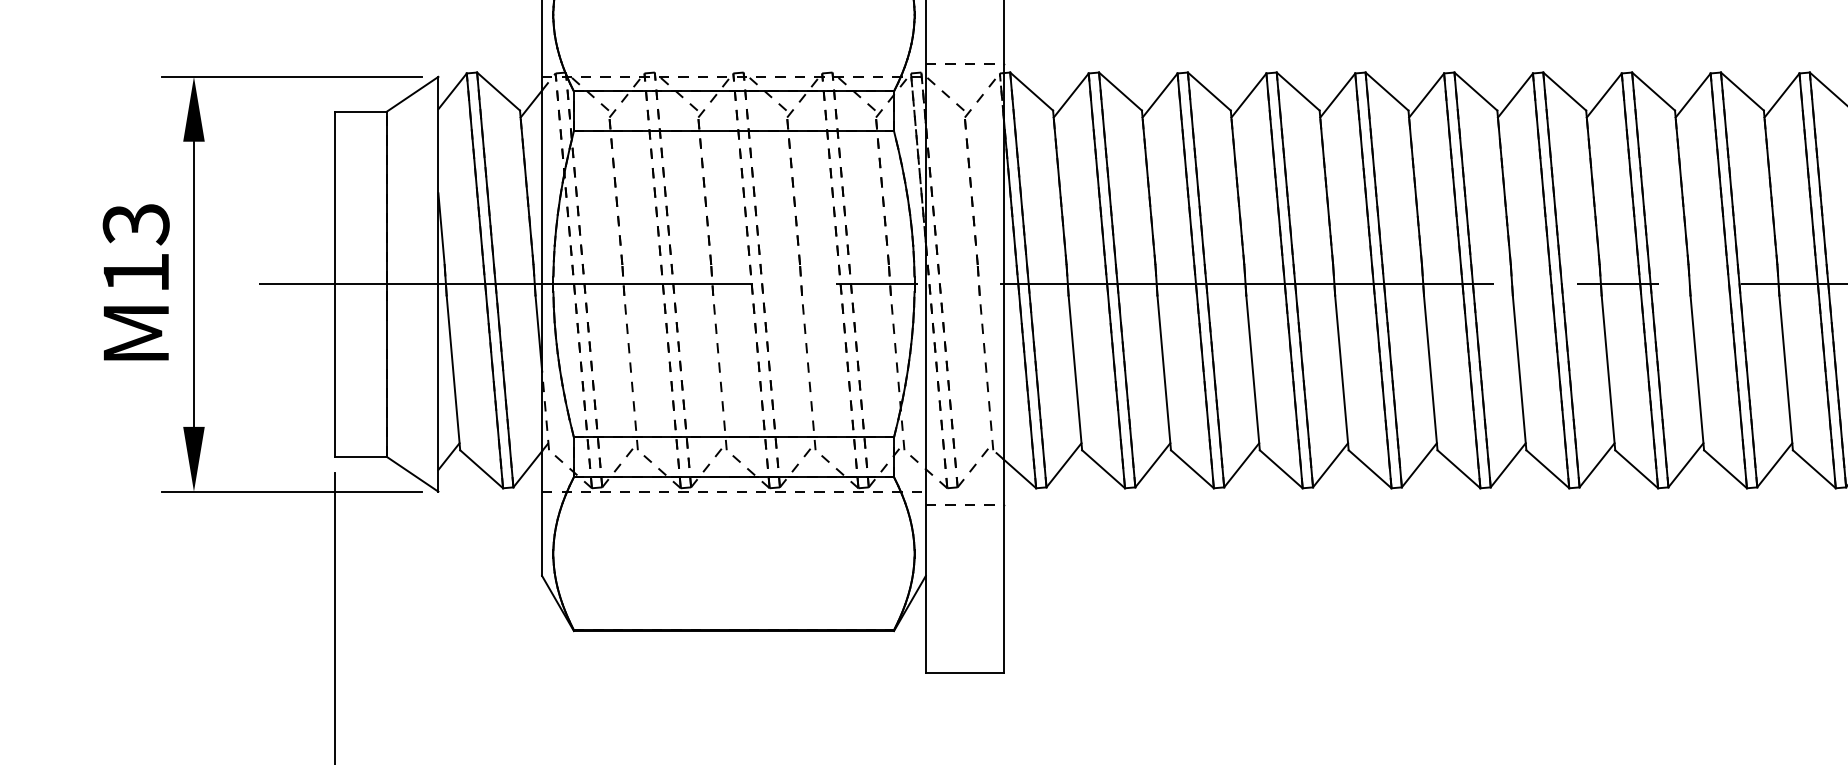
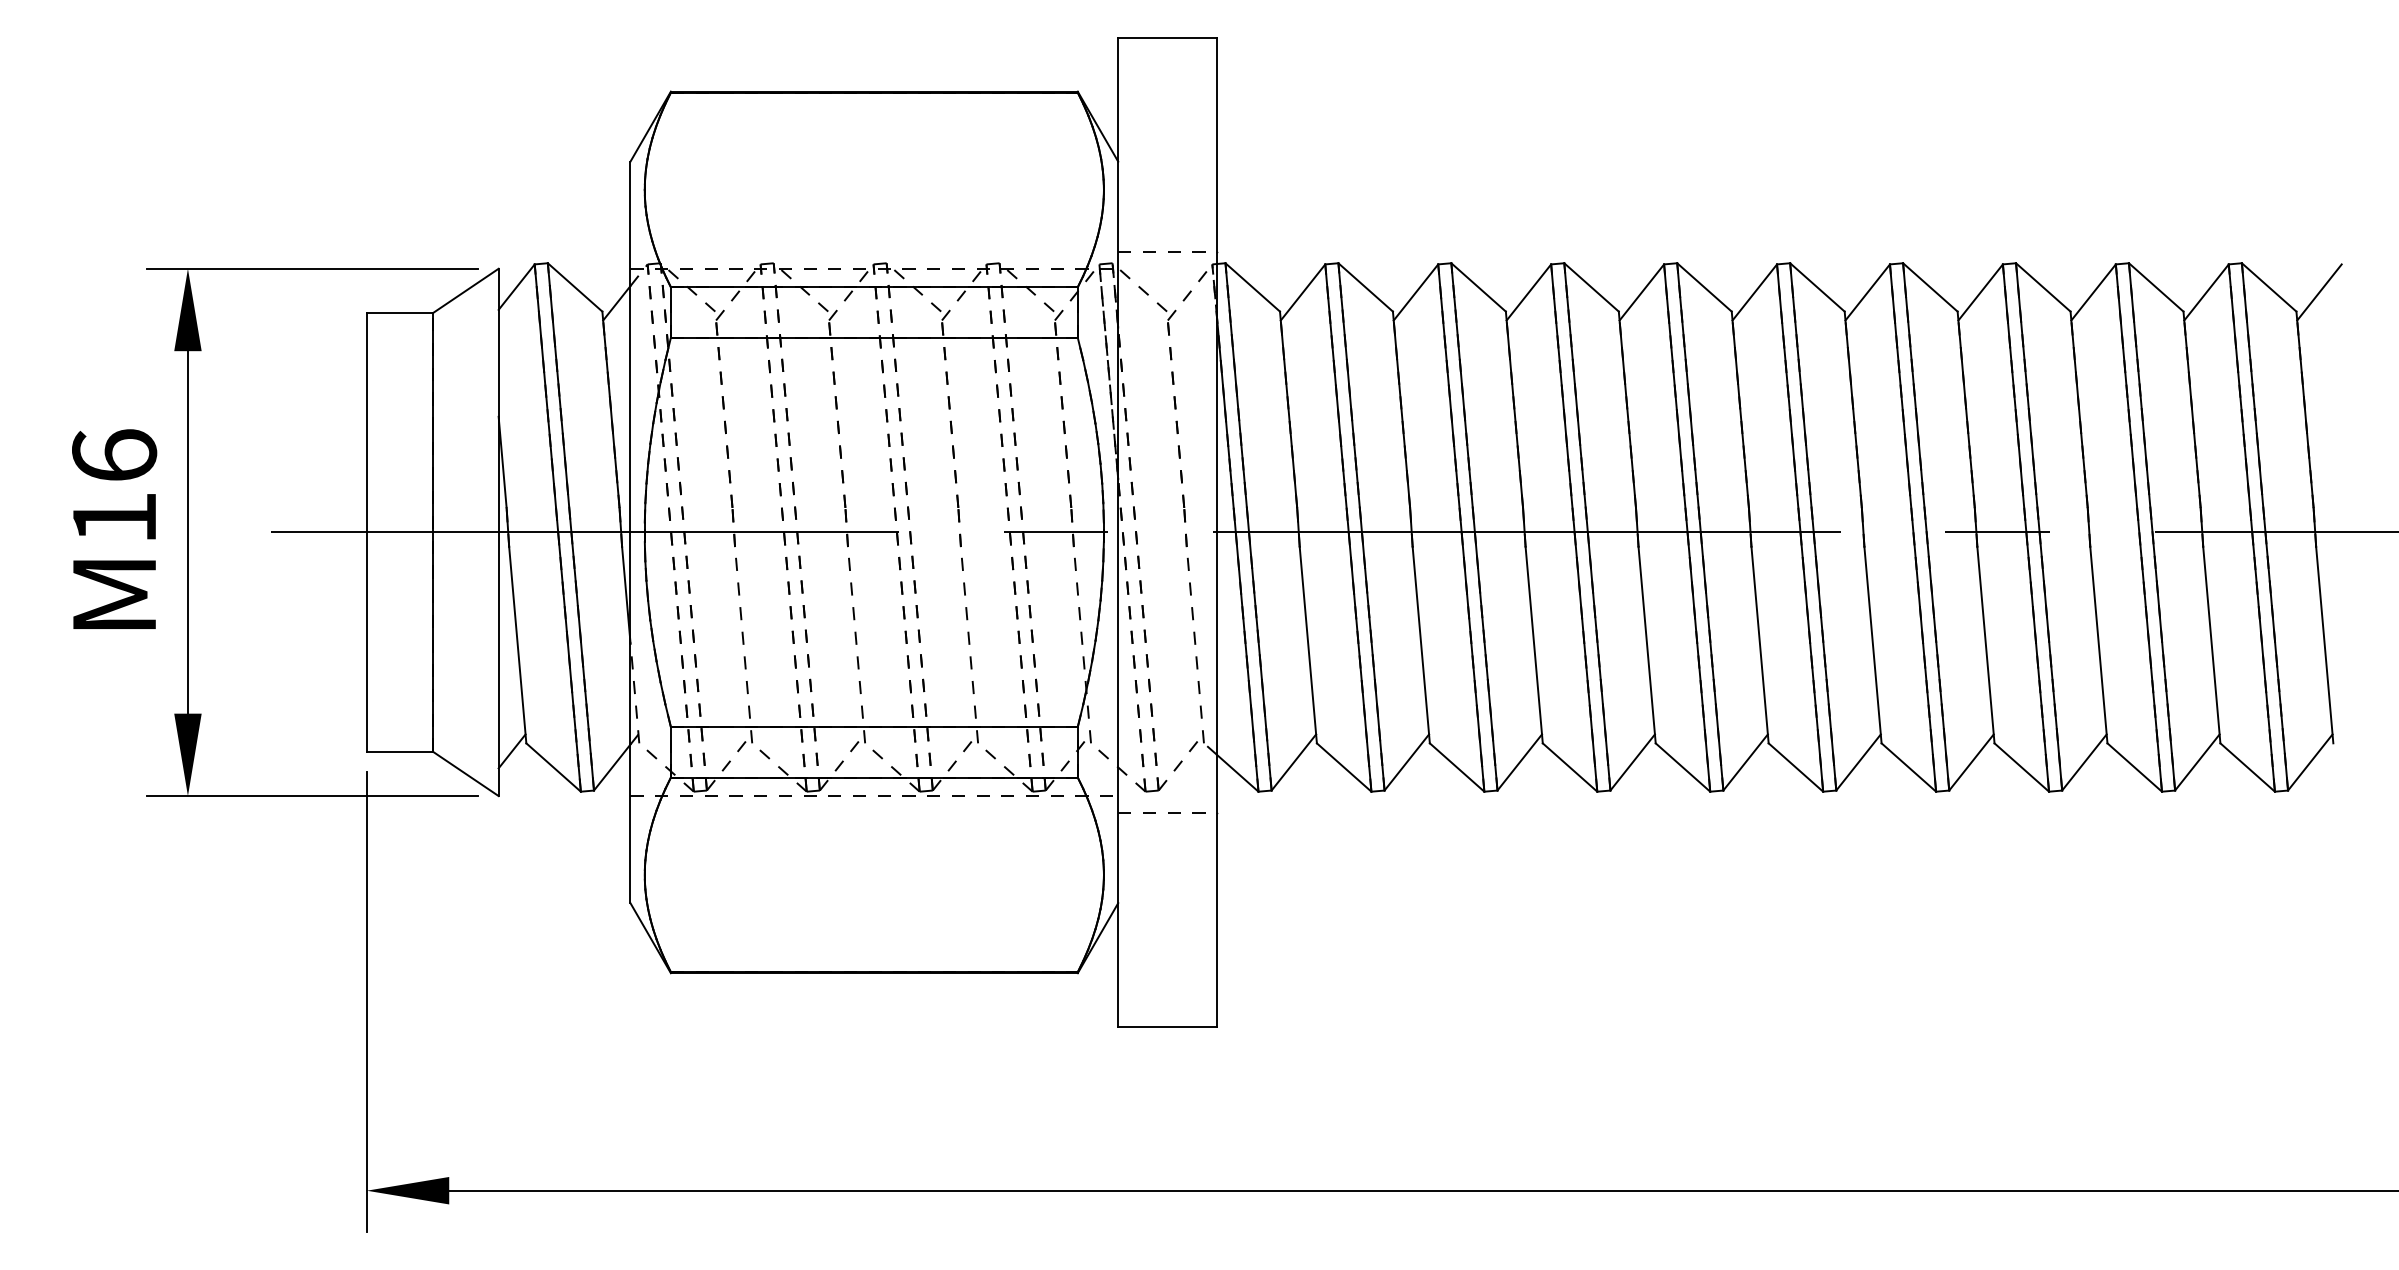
text: (136, 224) -> (114, 456), 13 -> 16

